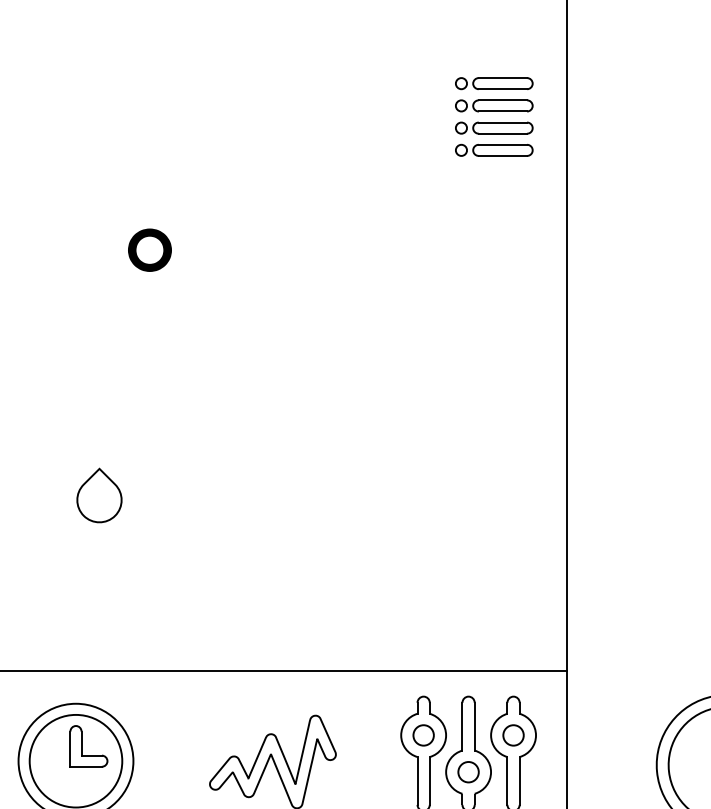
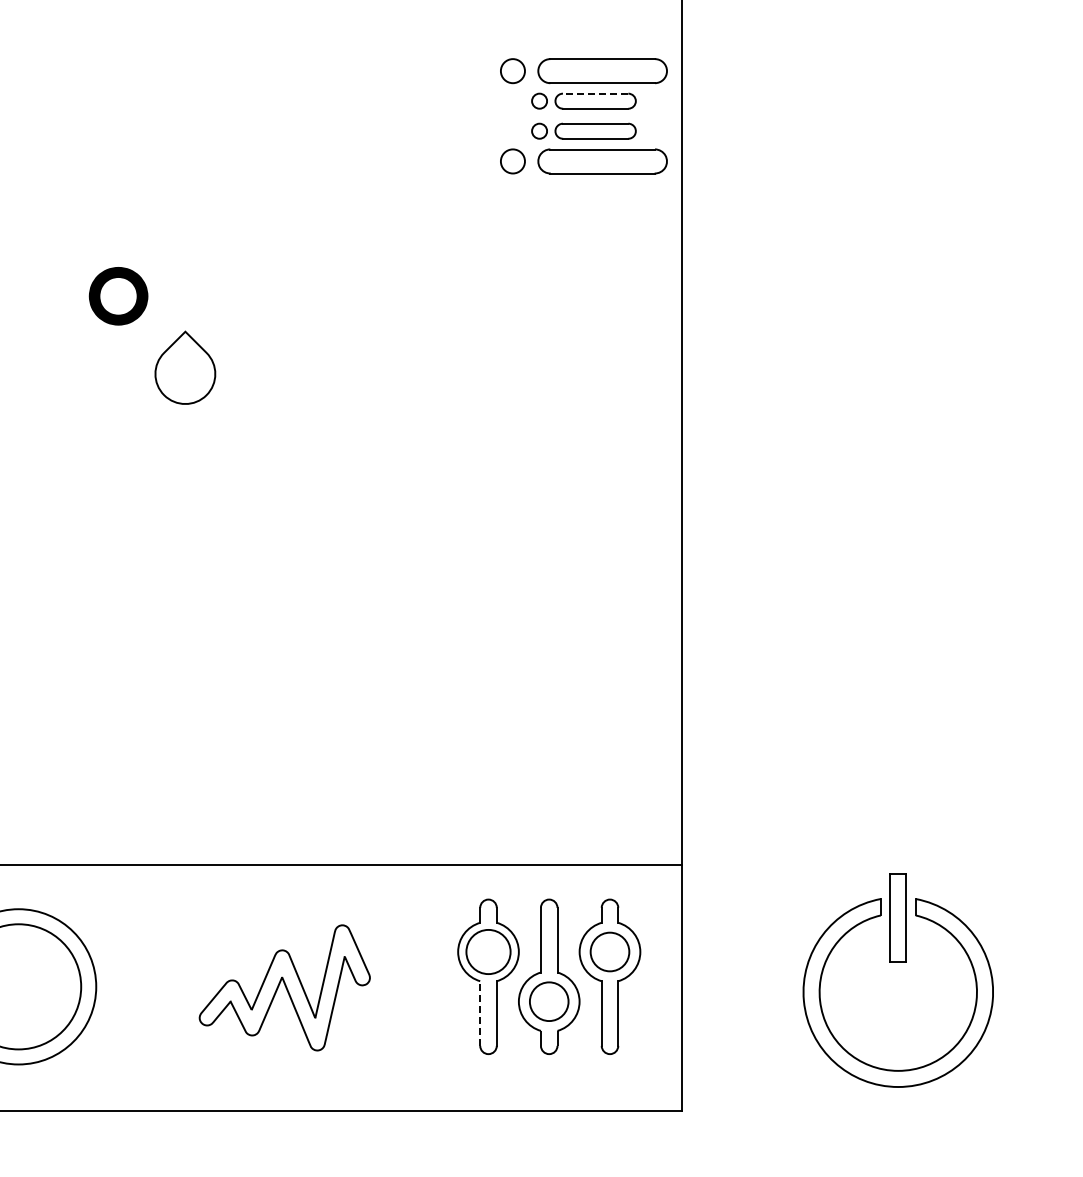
part: (493, 83) -> (583, 70), size x1.6
line: (502, 100) -> (595, 93), solid -> dashed
part: (493, 149) -> (583, 160), size x1.6
part: (99, 495) -> (185, 367), moved
circle: (423, 735) -> (488, 951), size x1.6
circle: (513, 735) -> (609, 951), size x1.4
part: (81, 746) -> (26, 966), removed
circle: (468, 772) -> (549, 1001), size x1.4
line: (417, 780) -> (480, 1013), solid -> dashed

